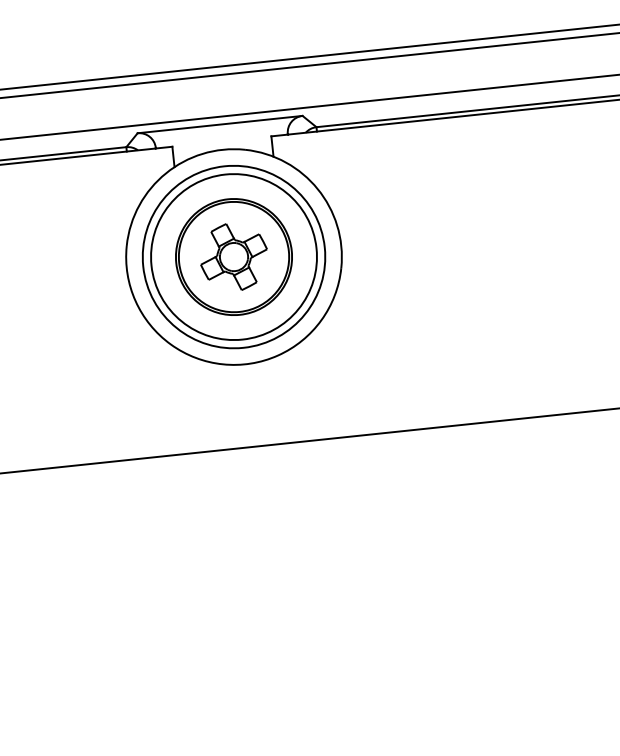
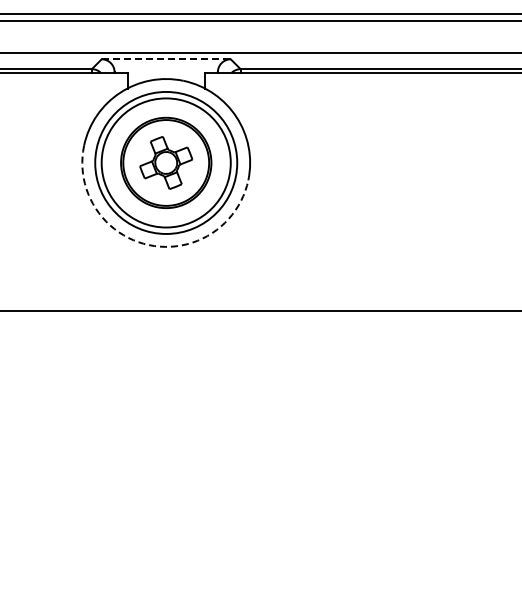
line: (220, 124) -> (166, 59), solid -> dashed
arc: (222, 364) -> (148, 245), solid -> dashed

